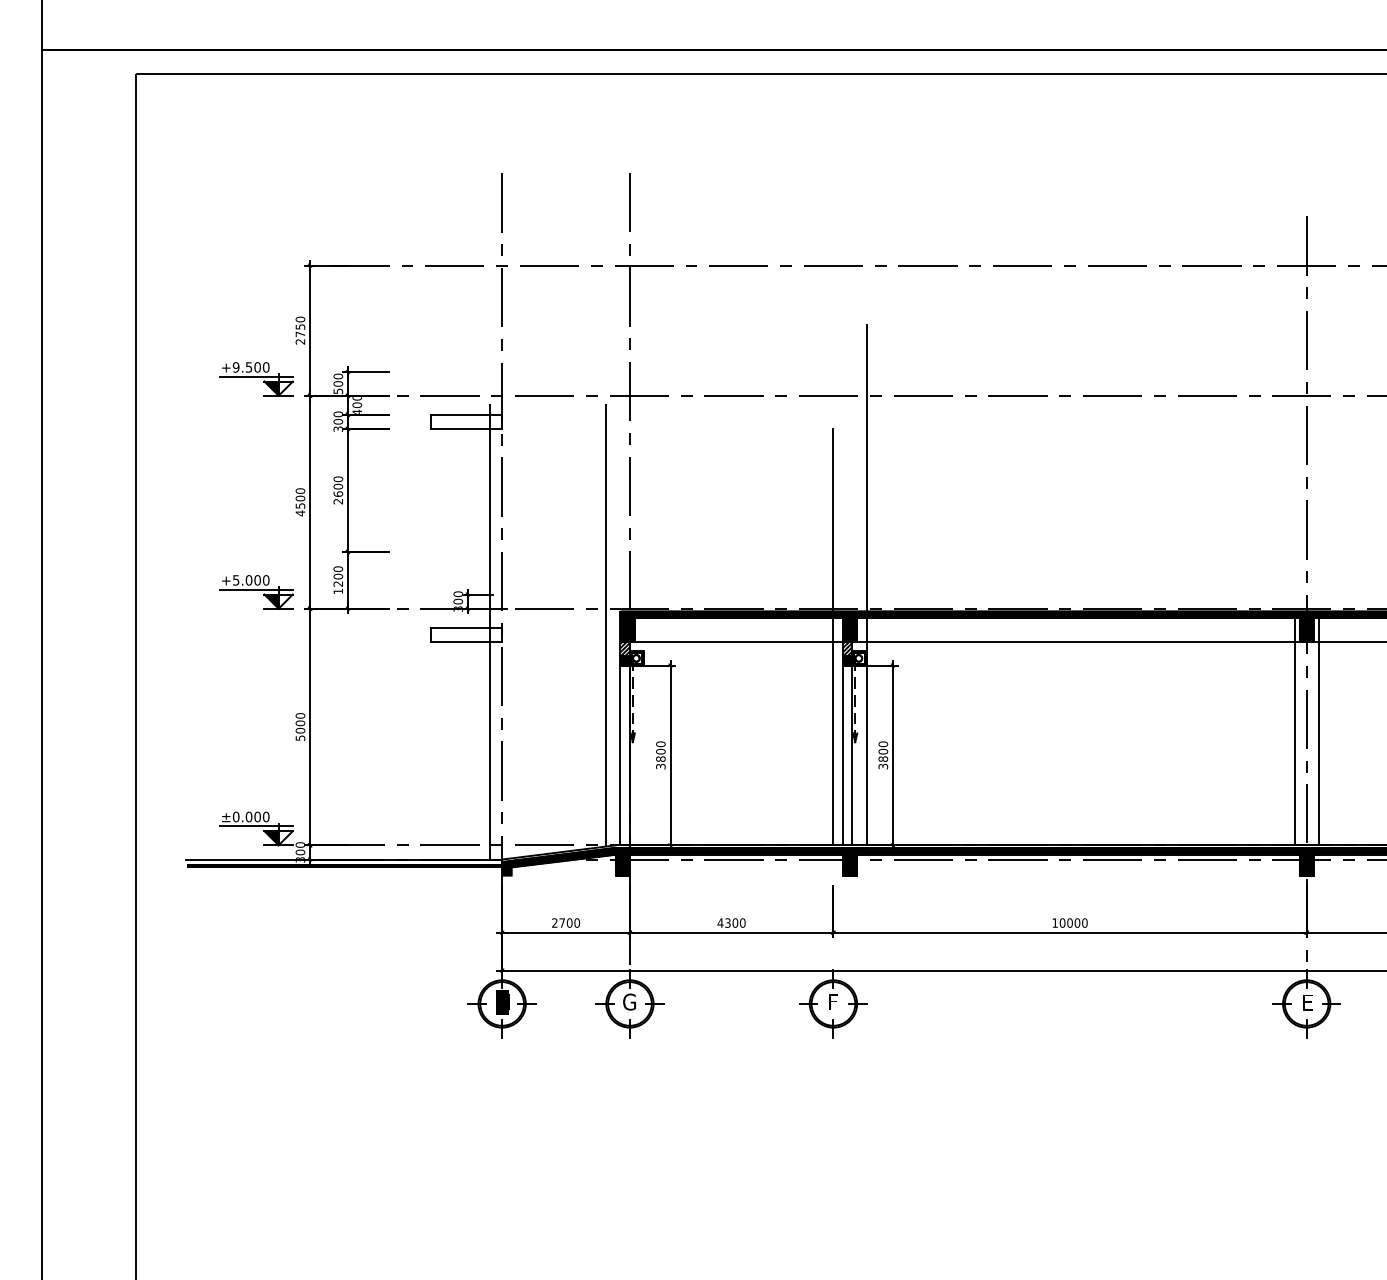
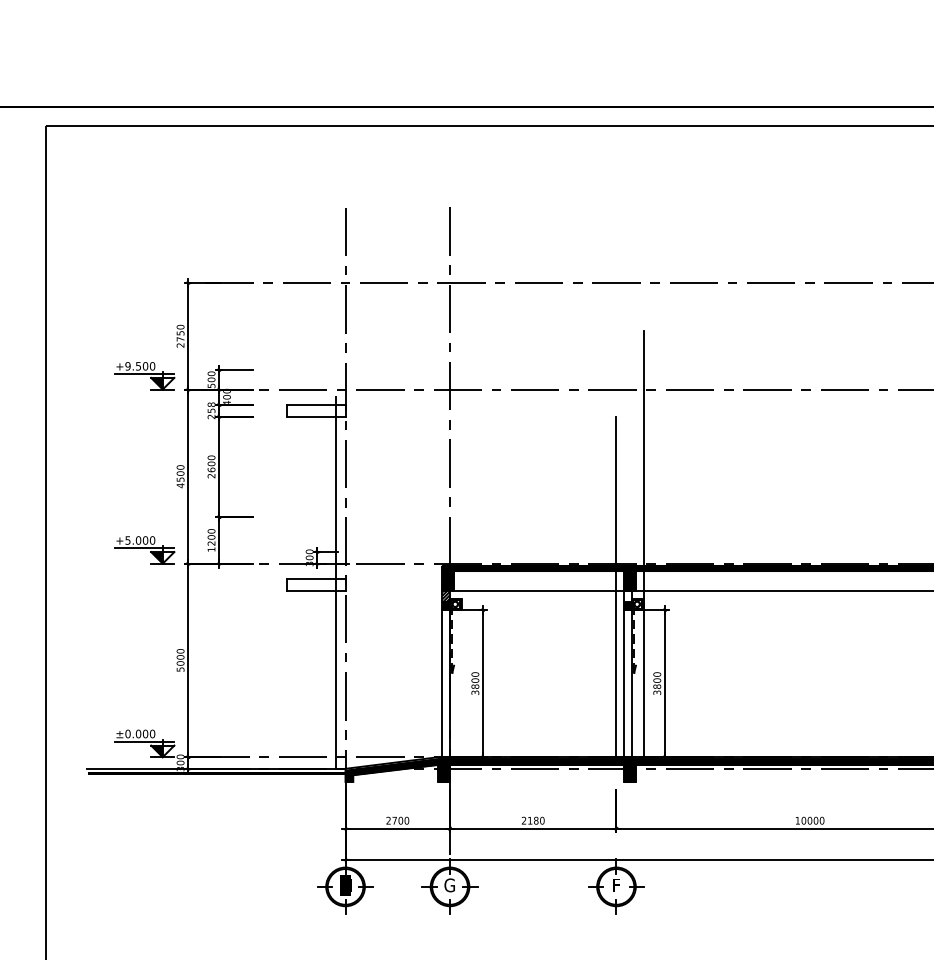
text: (338, 421) -> (211, 410), 300 -> 258
line: (606, 625) -> (430, 577), removed
hatch: (847, 648) -> (627, 596), removed
text: (727, 922) -> (529, 820), 4300 -> 2180

